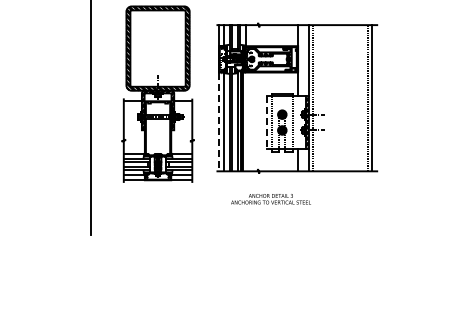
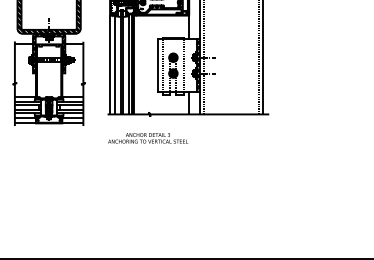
line: (219, 122) -> (110, 65), dashed -> solid
line: (266, 123) -> (157, 66), dashed -> solid
text: (270, 199) -> (147, 138), moved

